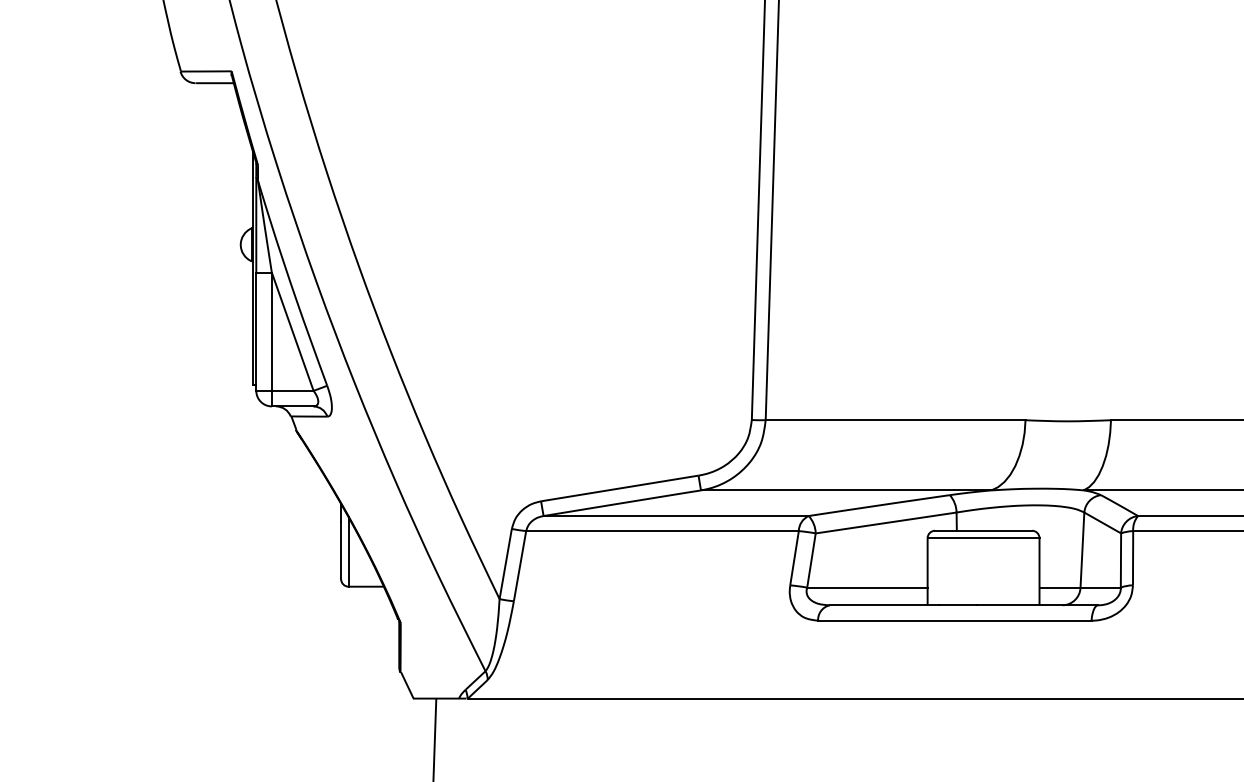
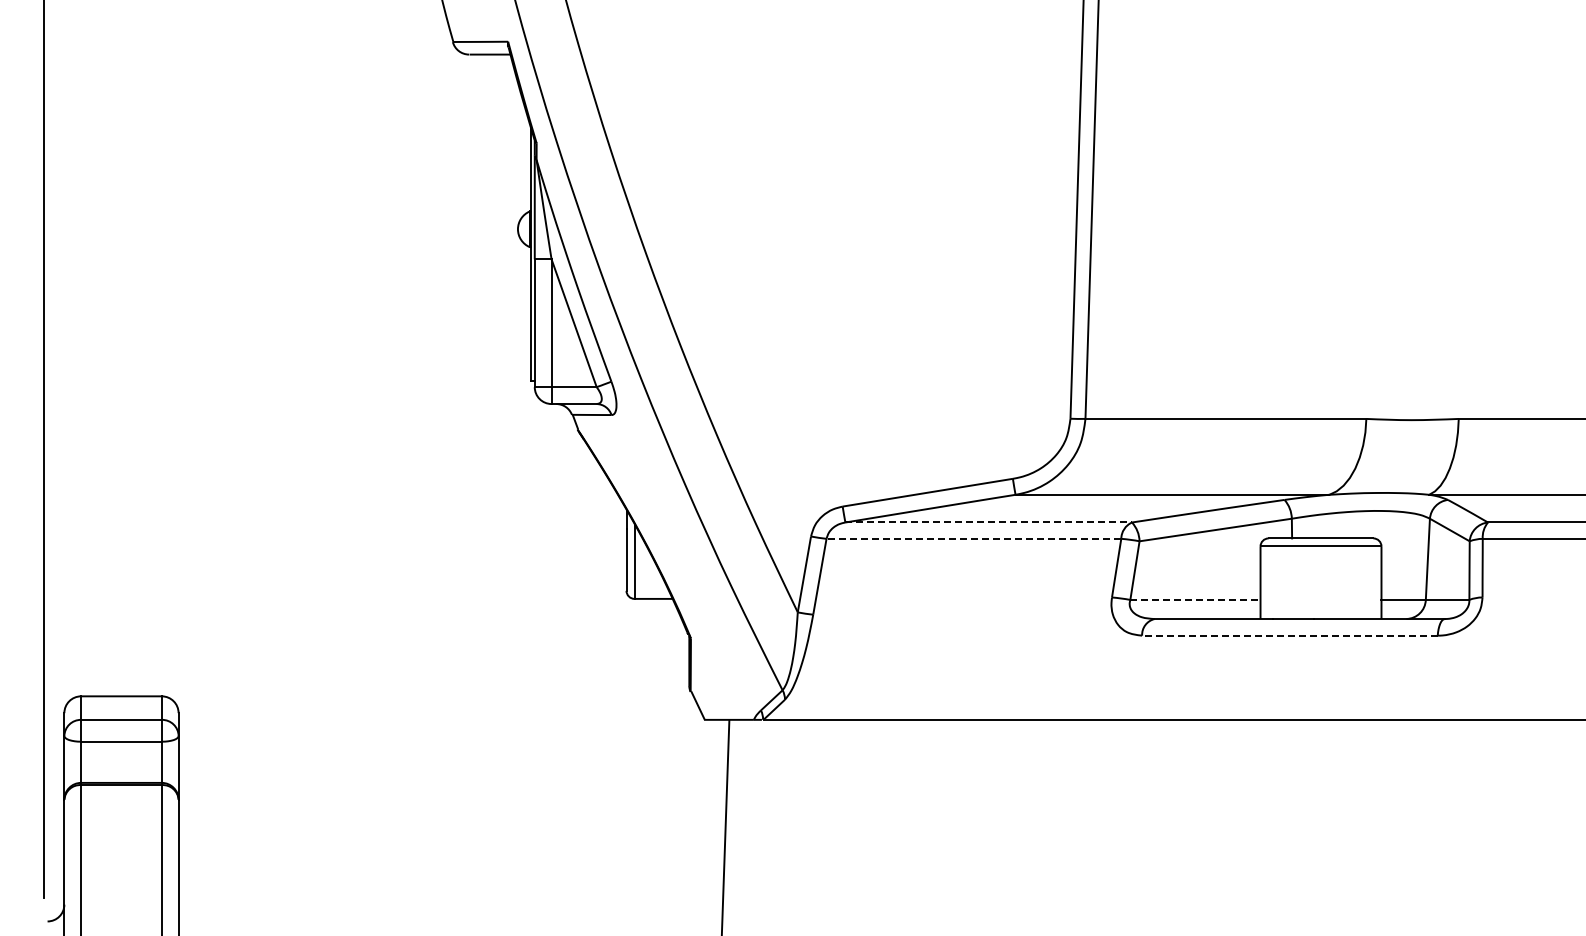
line: (676, 516) -> (989, 522), solid -> dashed
line: (662, 530) -> (973, 538), solid -> dashed
line: (867, 587) -> (1195, 599), solid -> dashed
line: (954, 620) -> (1289, 635), solid -> dashed

